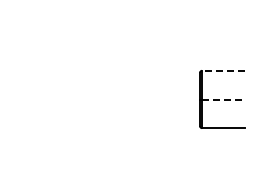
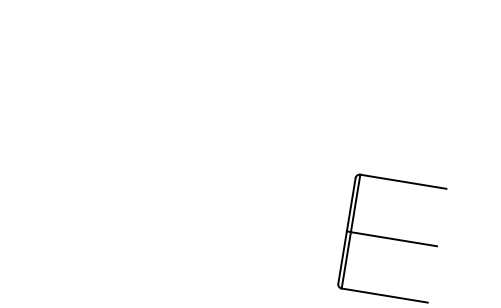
line: (223, 70) -> (402, 181), dashed -> solid
line: (223, 99) -> (393, 238), dashed -> solid

